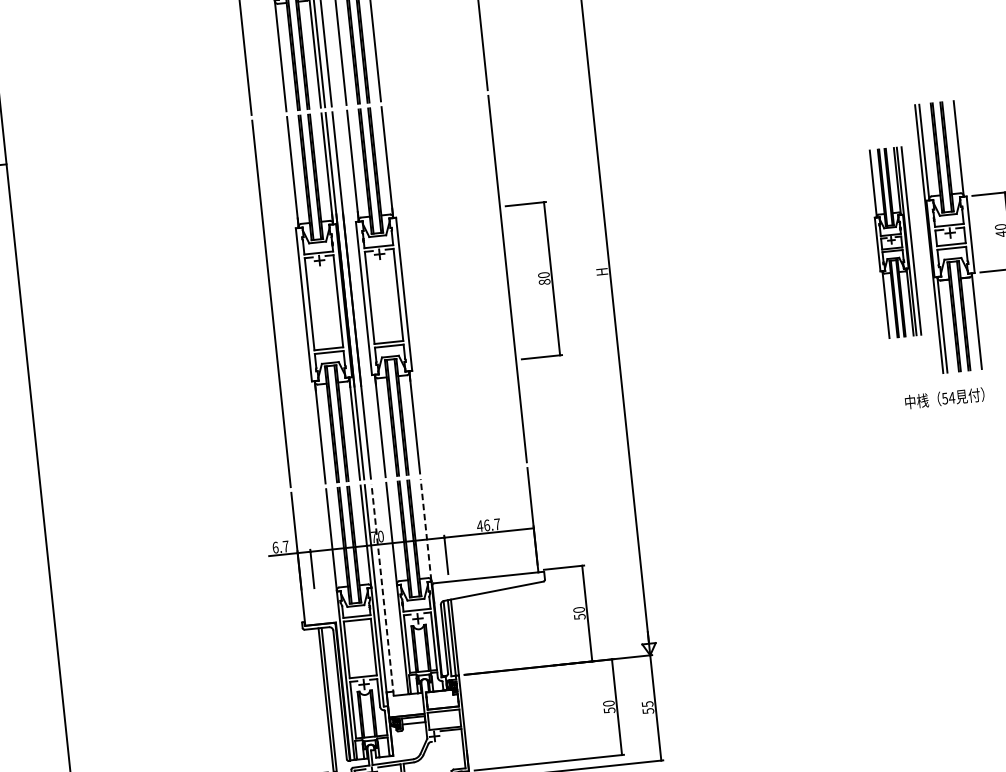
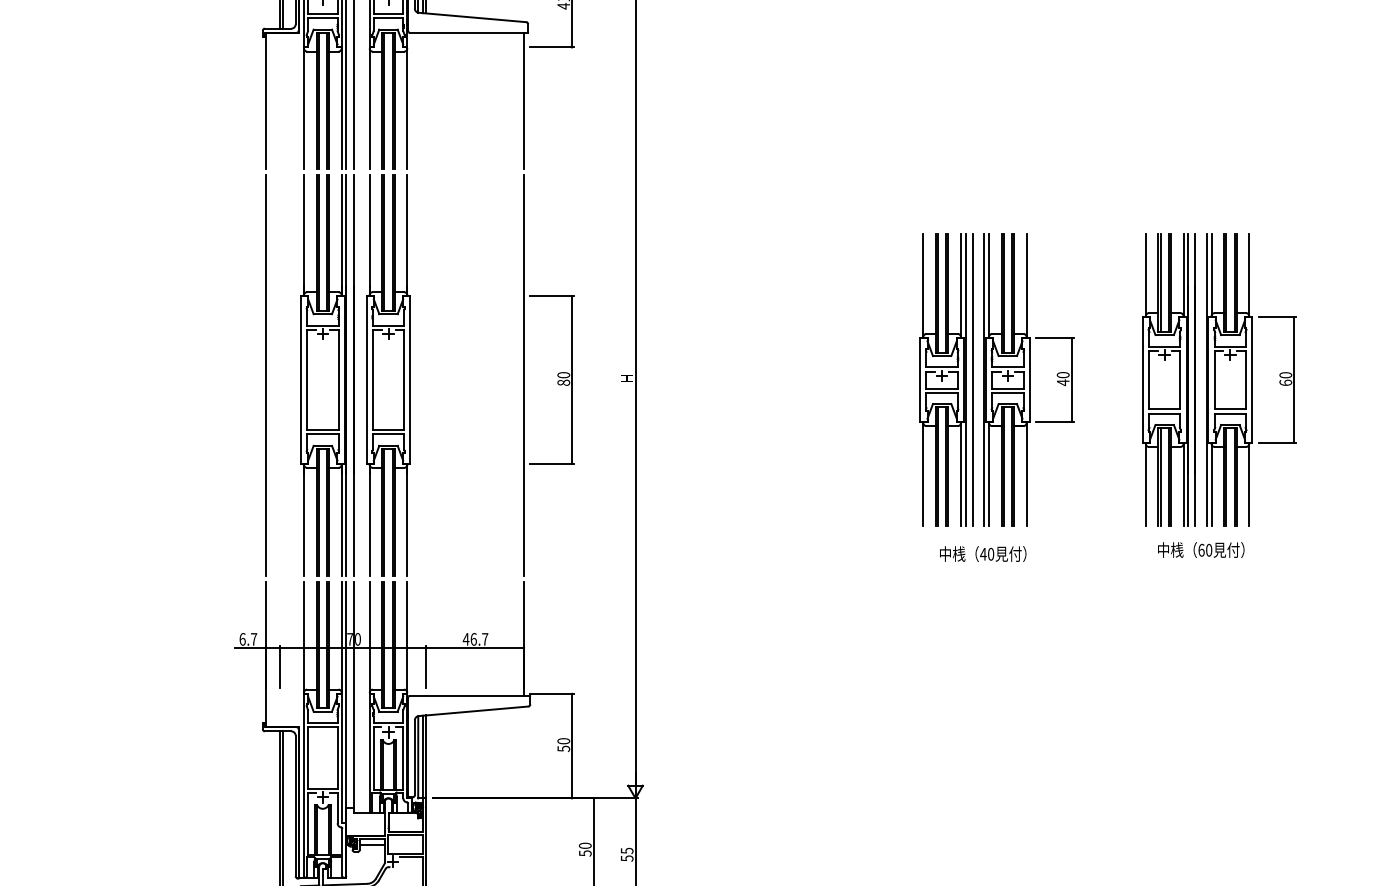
part: (894, 242) -> (946, 379), size x1.43
text: (948, 397) -> (987, 553), 54 -> 40
line: (426, 529) -> (407, 636), dashed -> solid
line: (382, 590) -> (353, 697), dashed -> solid

